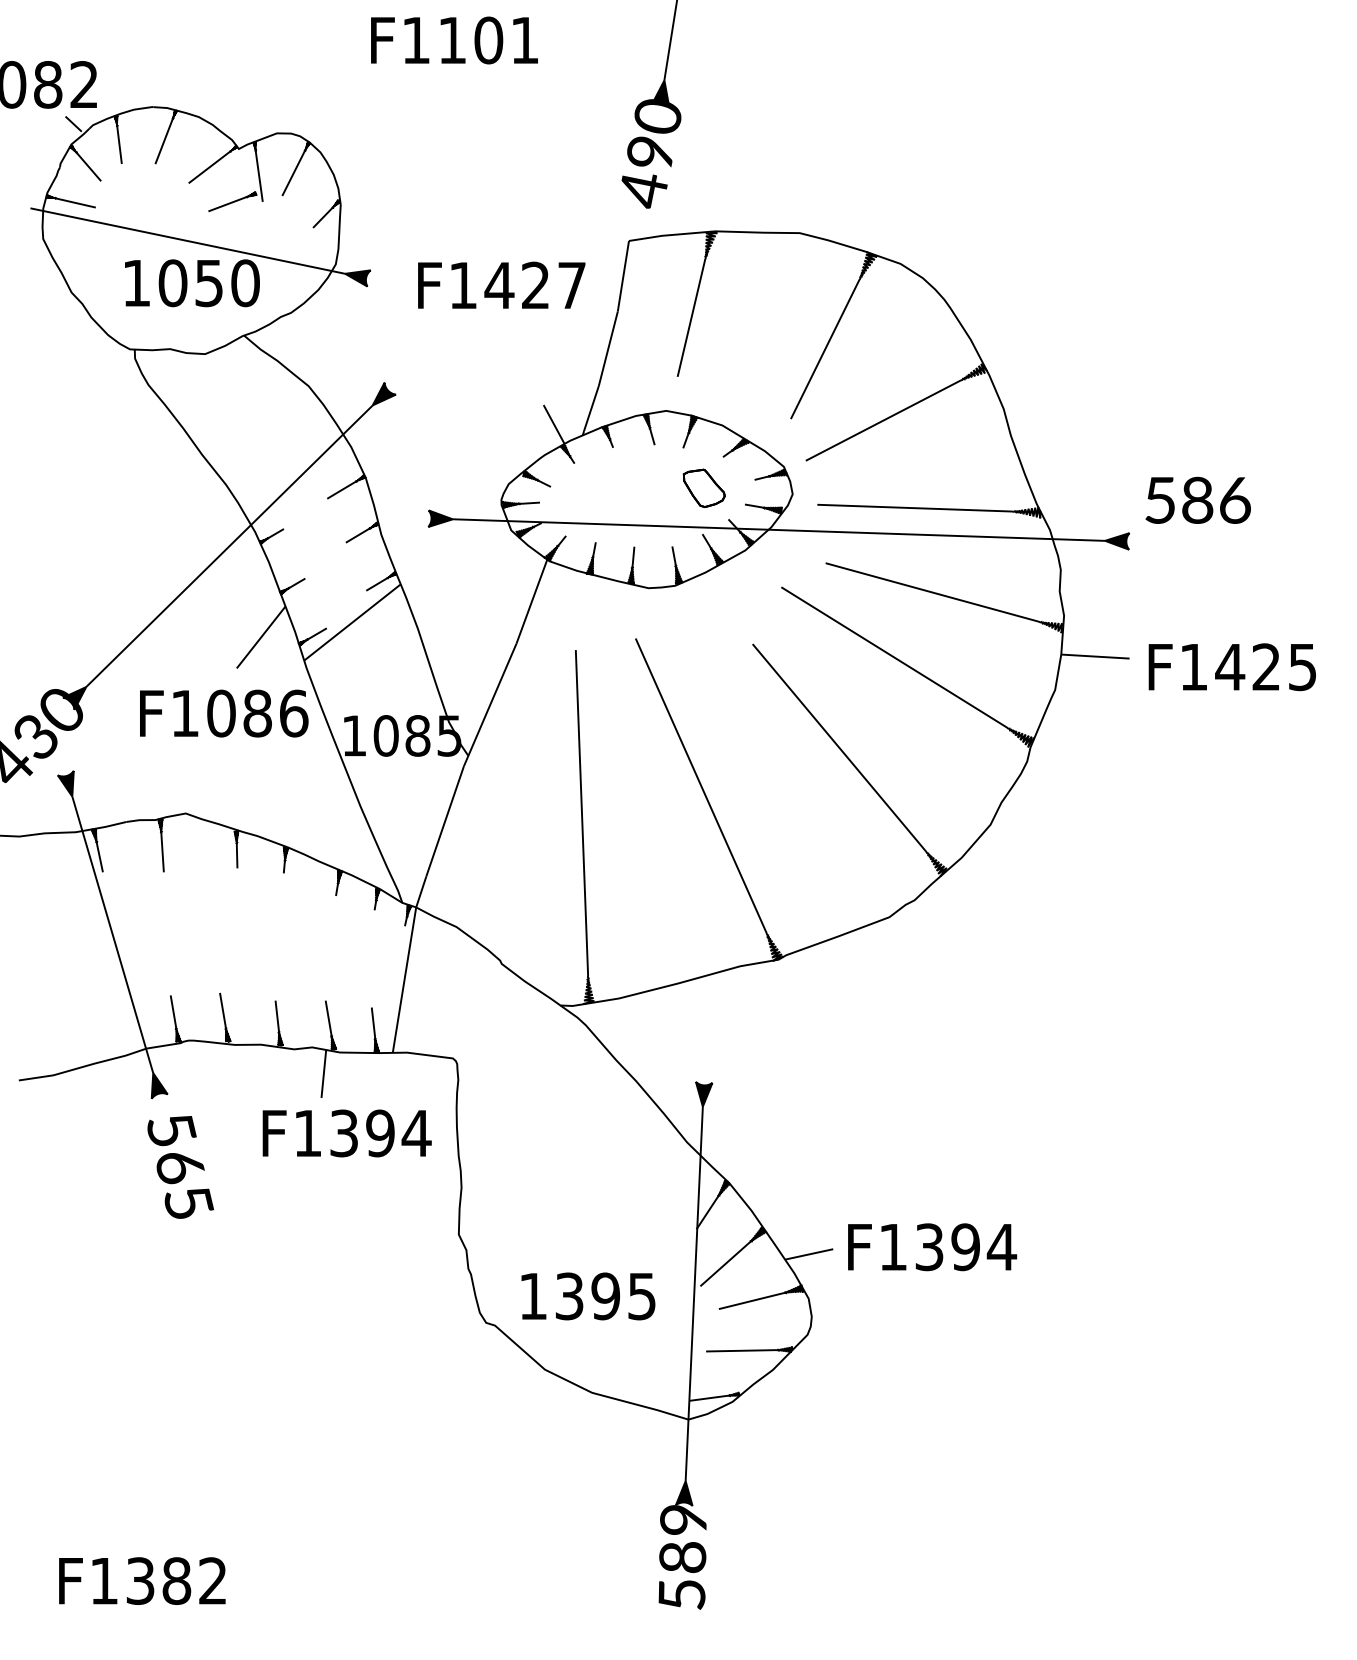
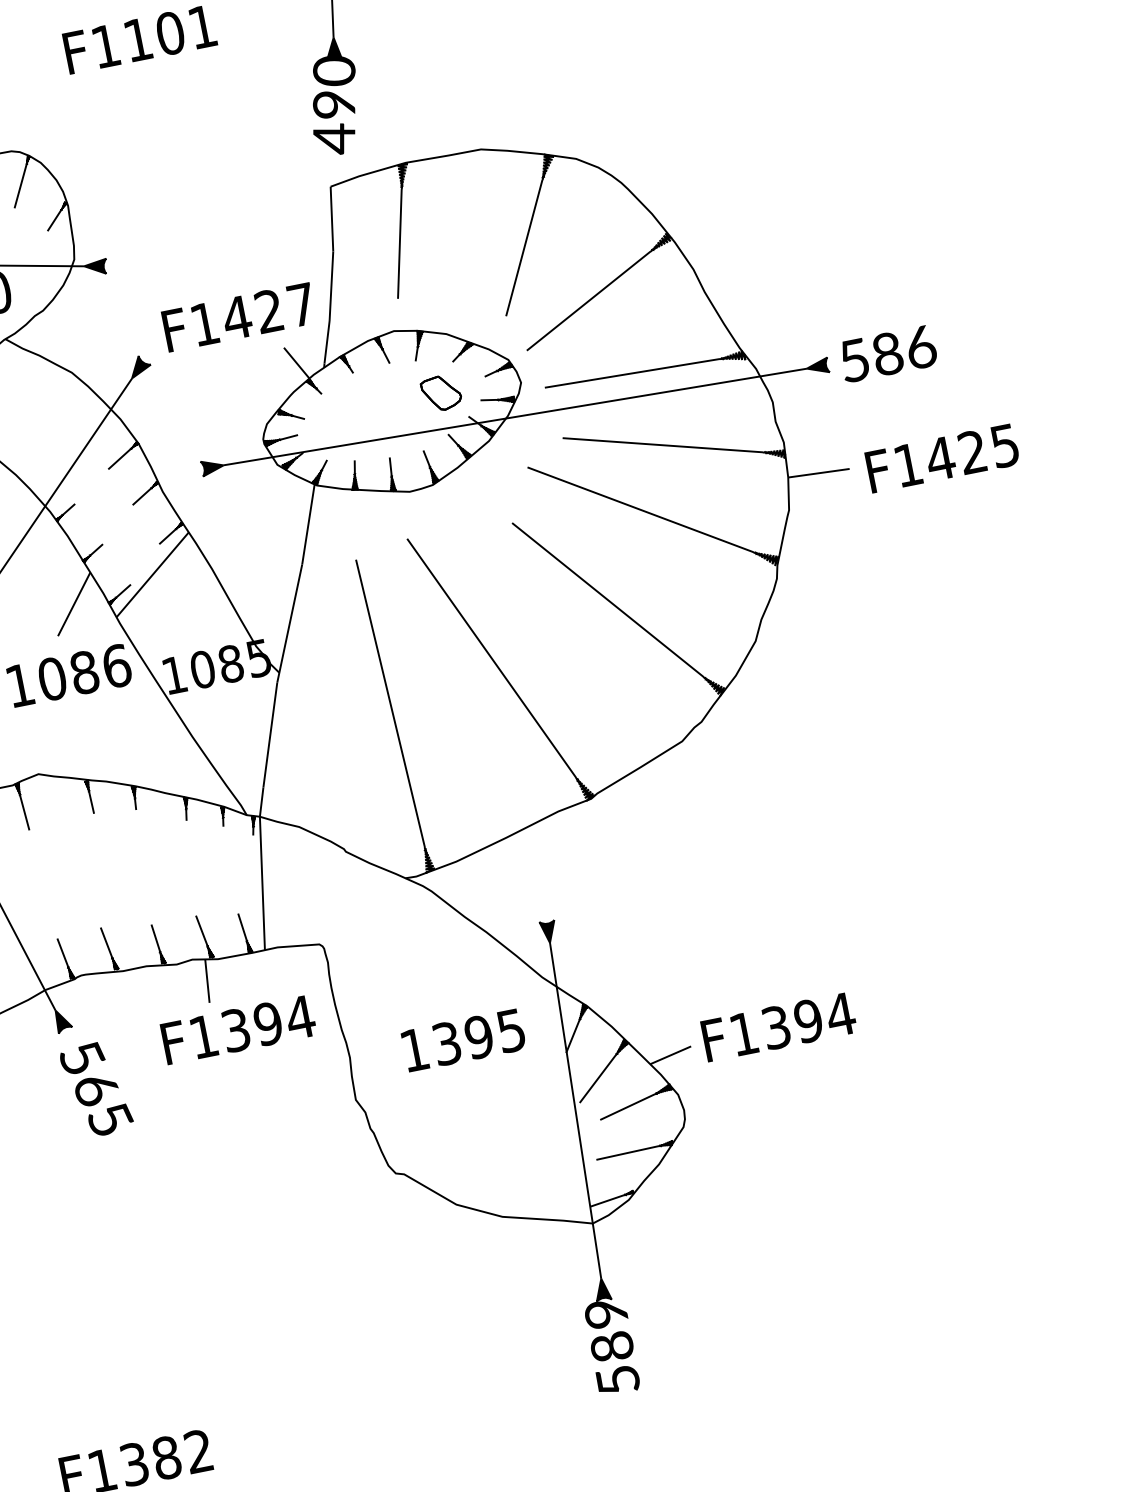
text: (501, 284) -> (238, 316), moved
text: (1197, 499) -> (887, 353), moved
text: (588, 1296) -> (463, 1040), moved

